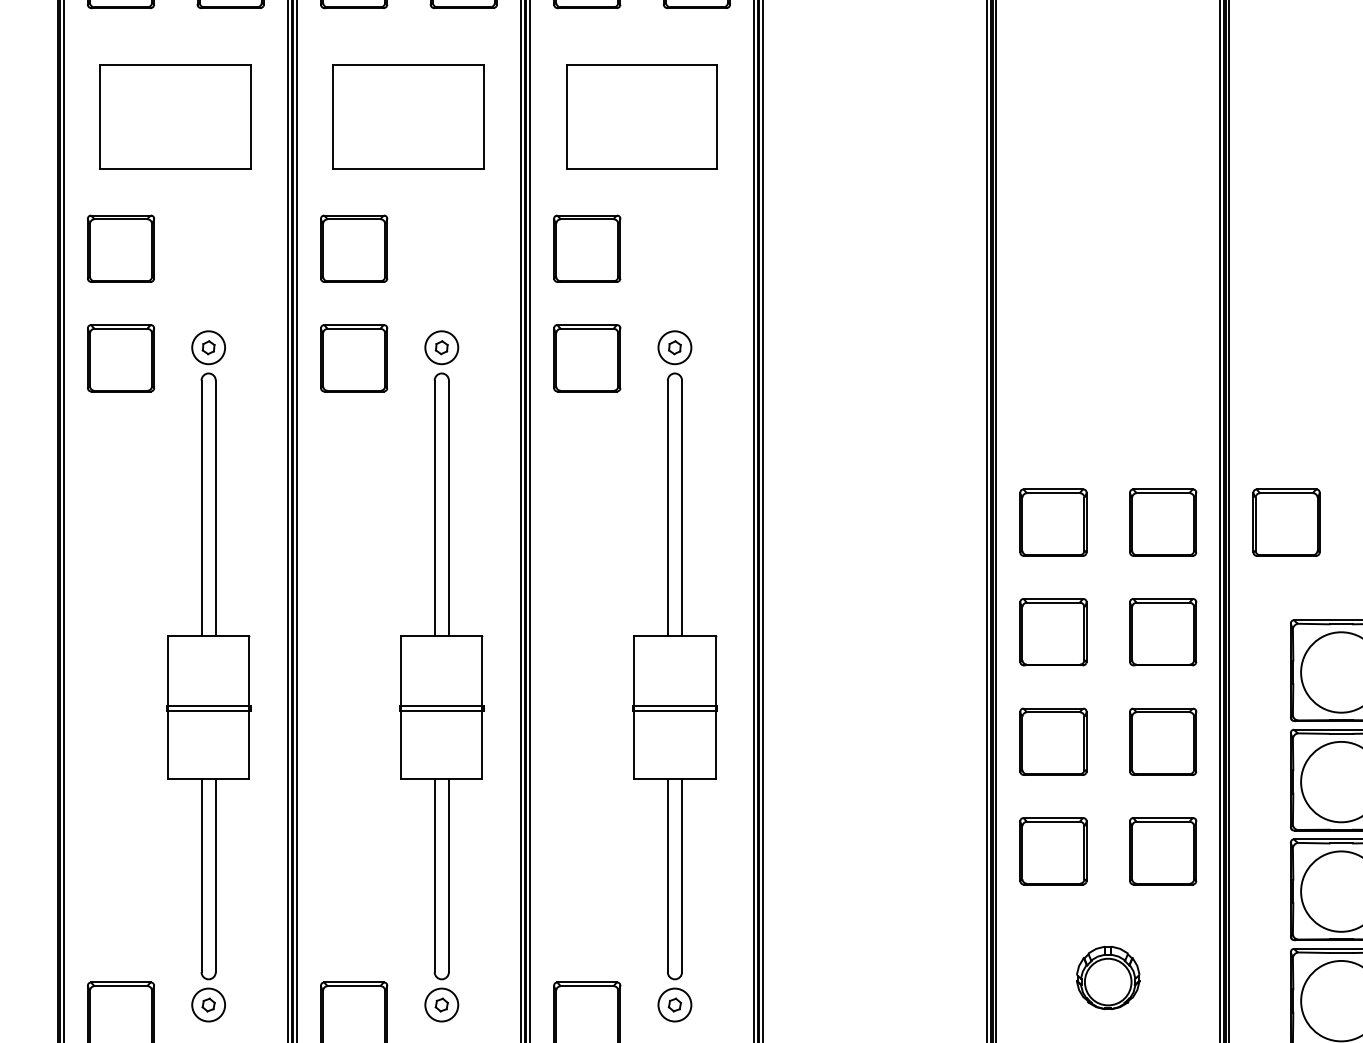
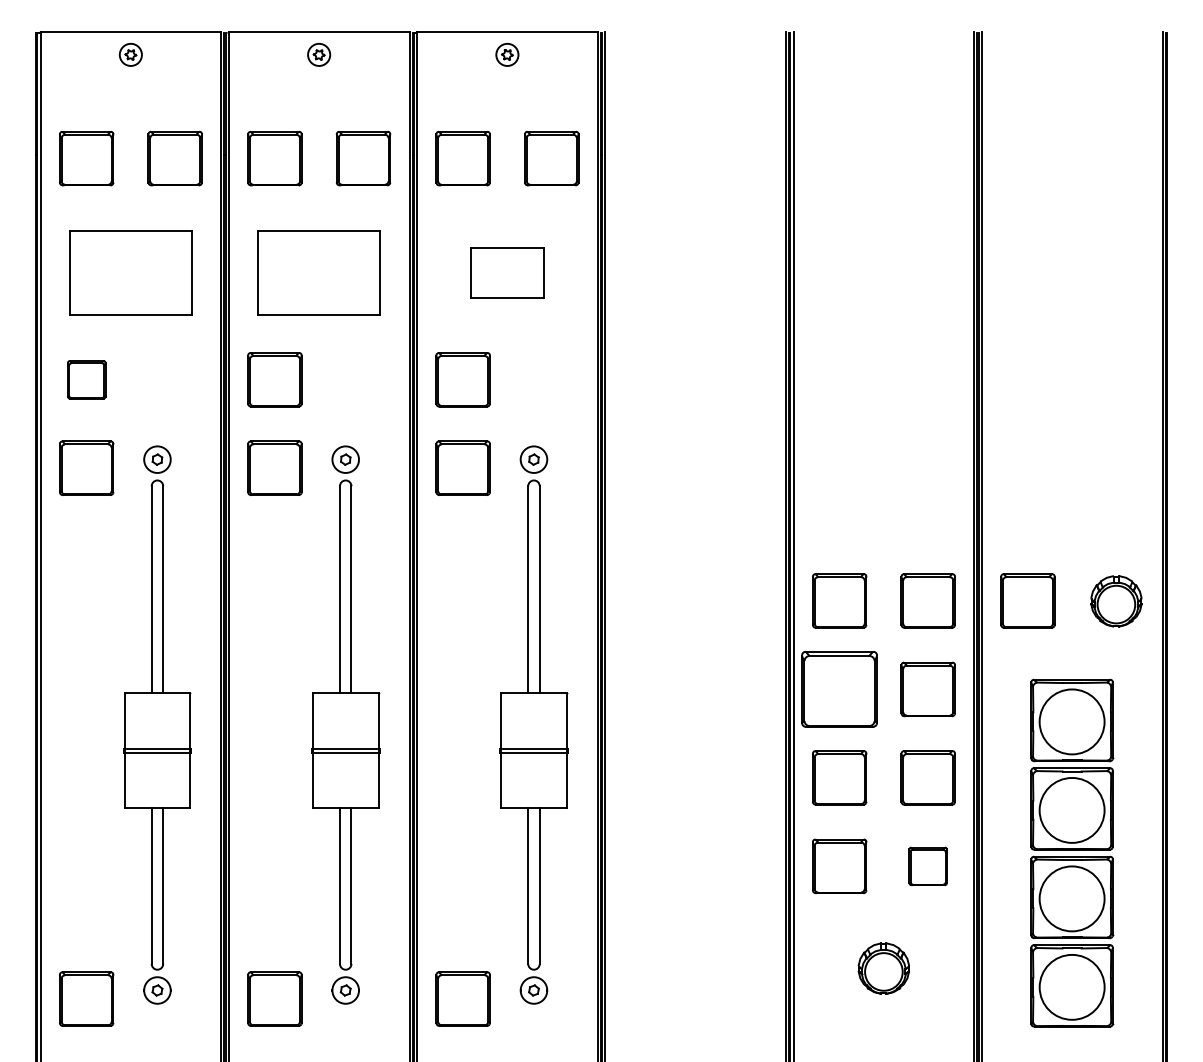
part: (642, 115) -> (507, 272), size x0.6
part: (120, 248) -> (86, 379), size x0.7
part: (1053, 632) -> (839, 689), size x1.4
part: (1162, 851) -> (927, 866), size x0.7

